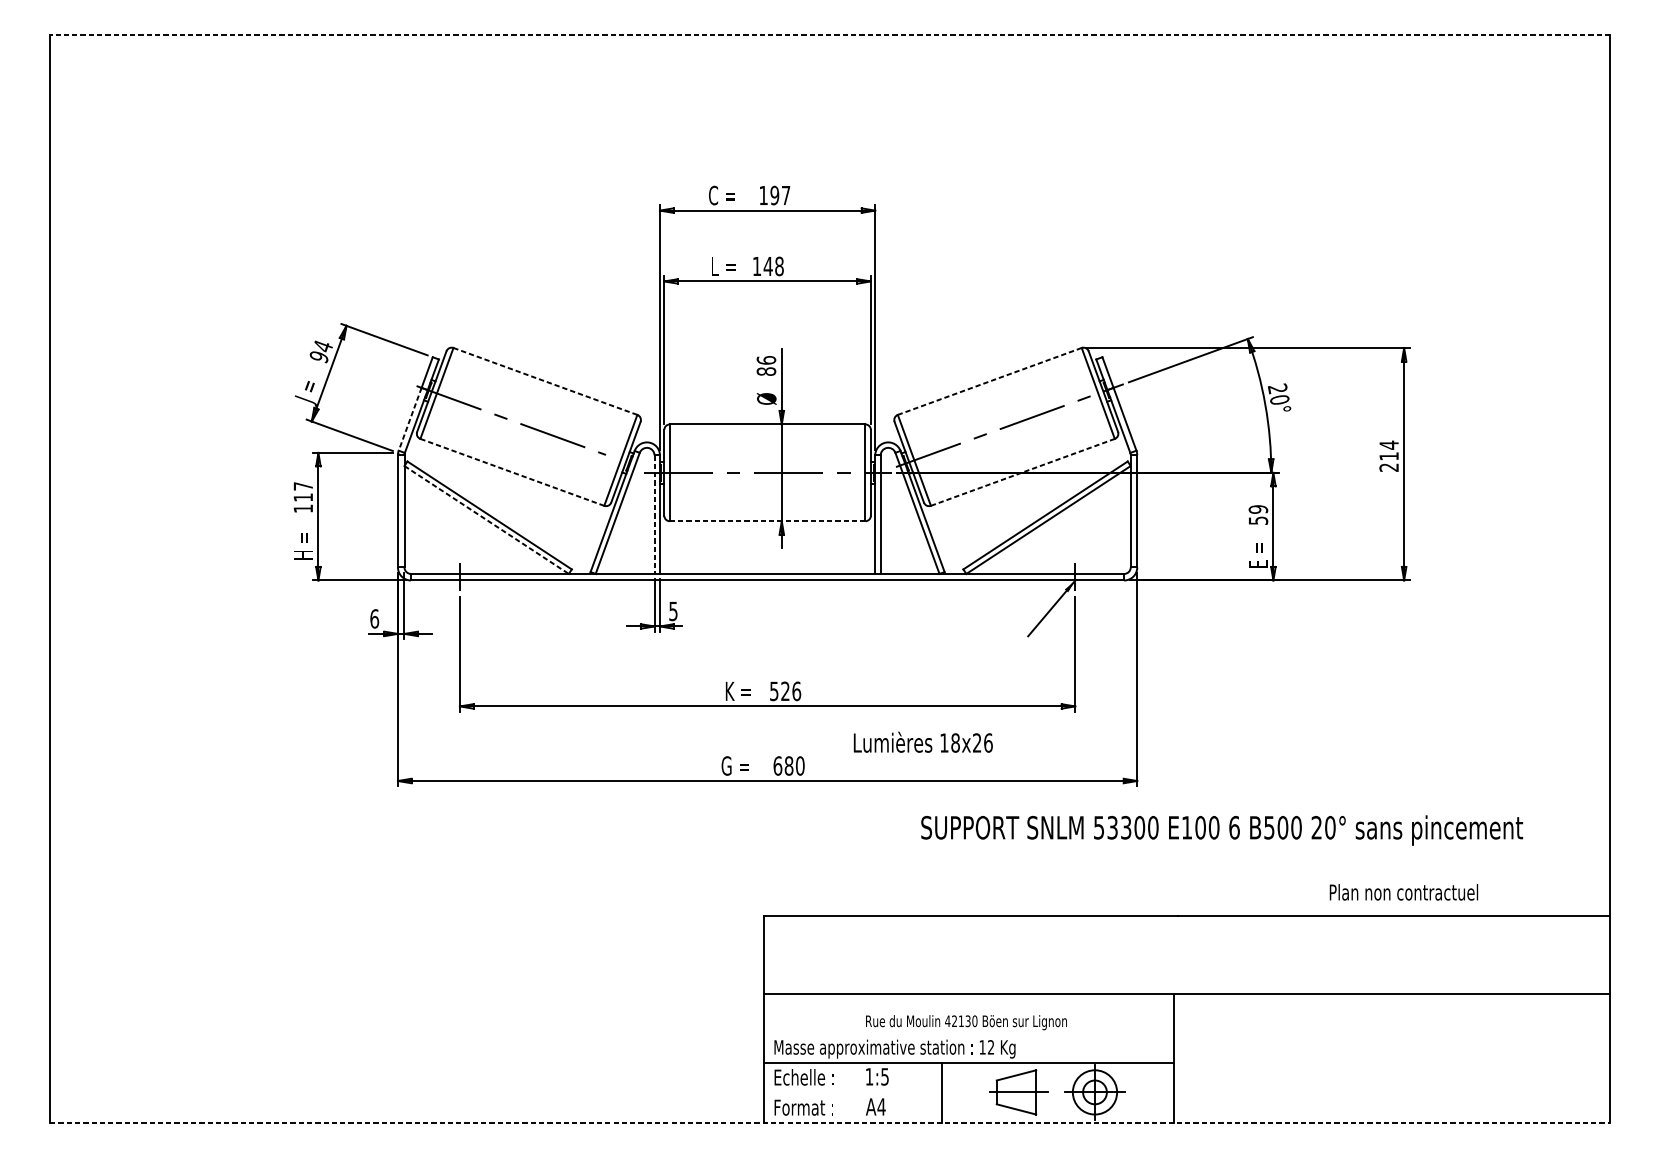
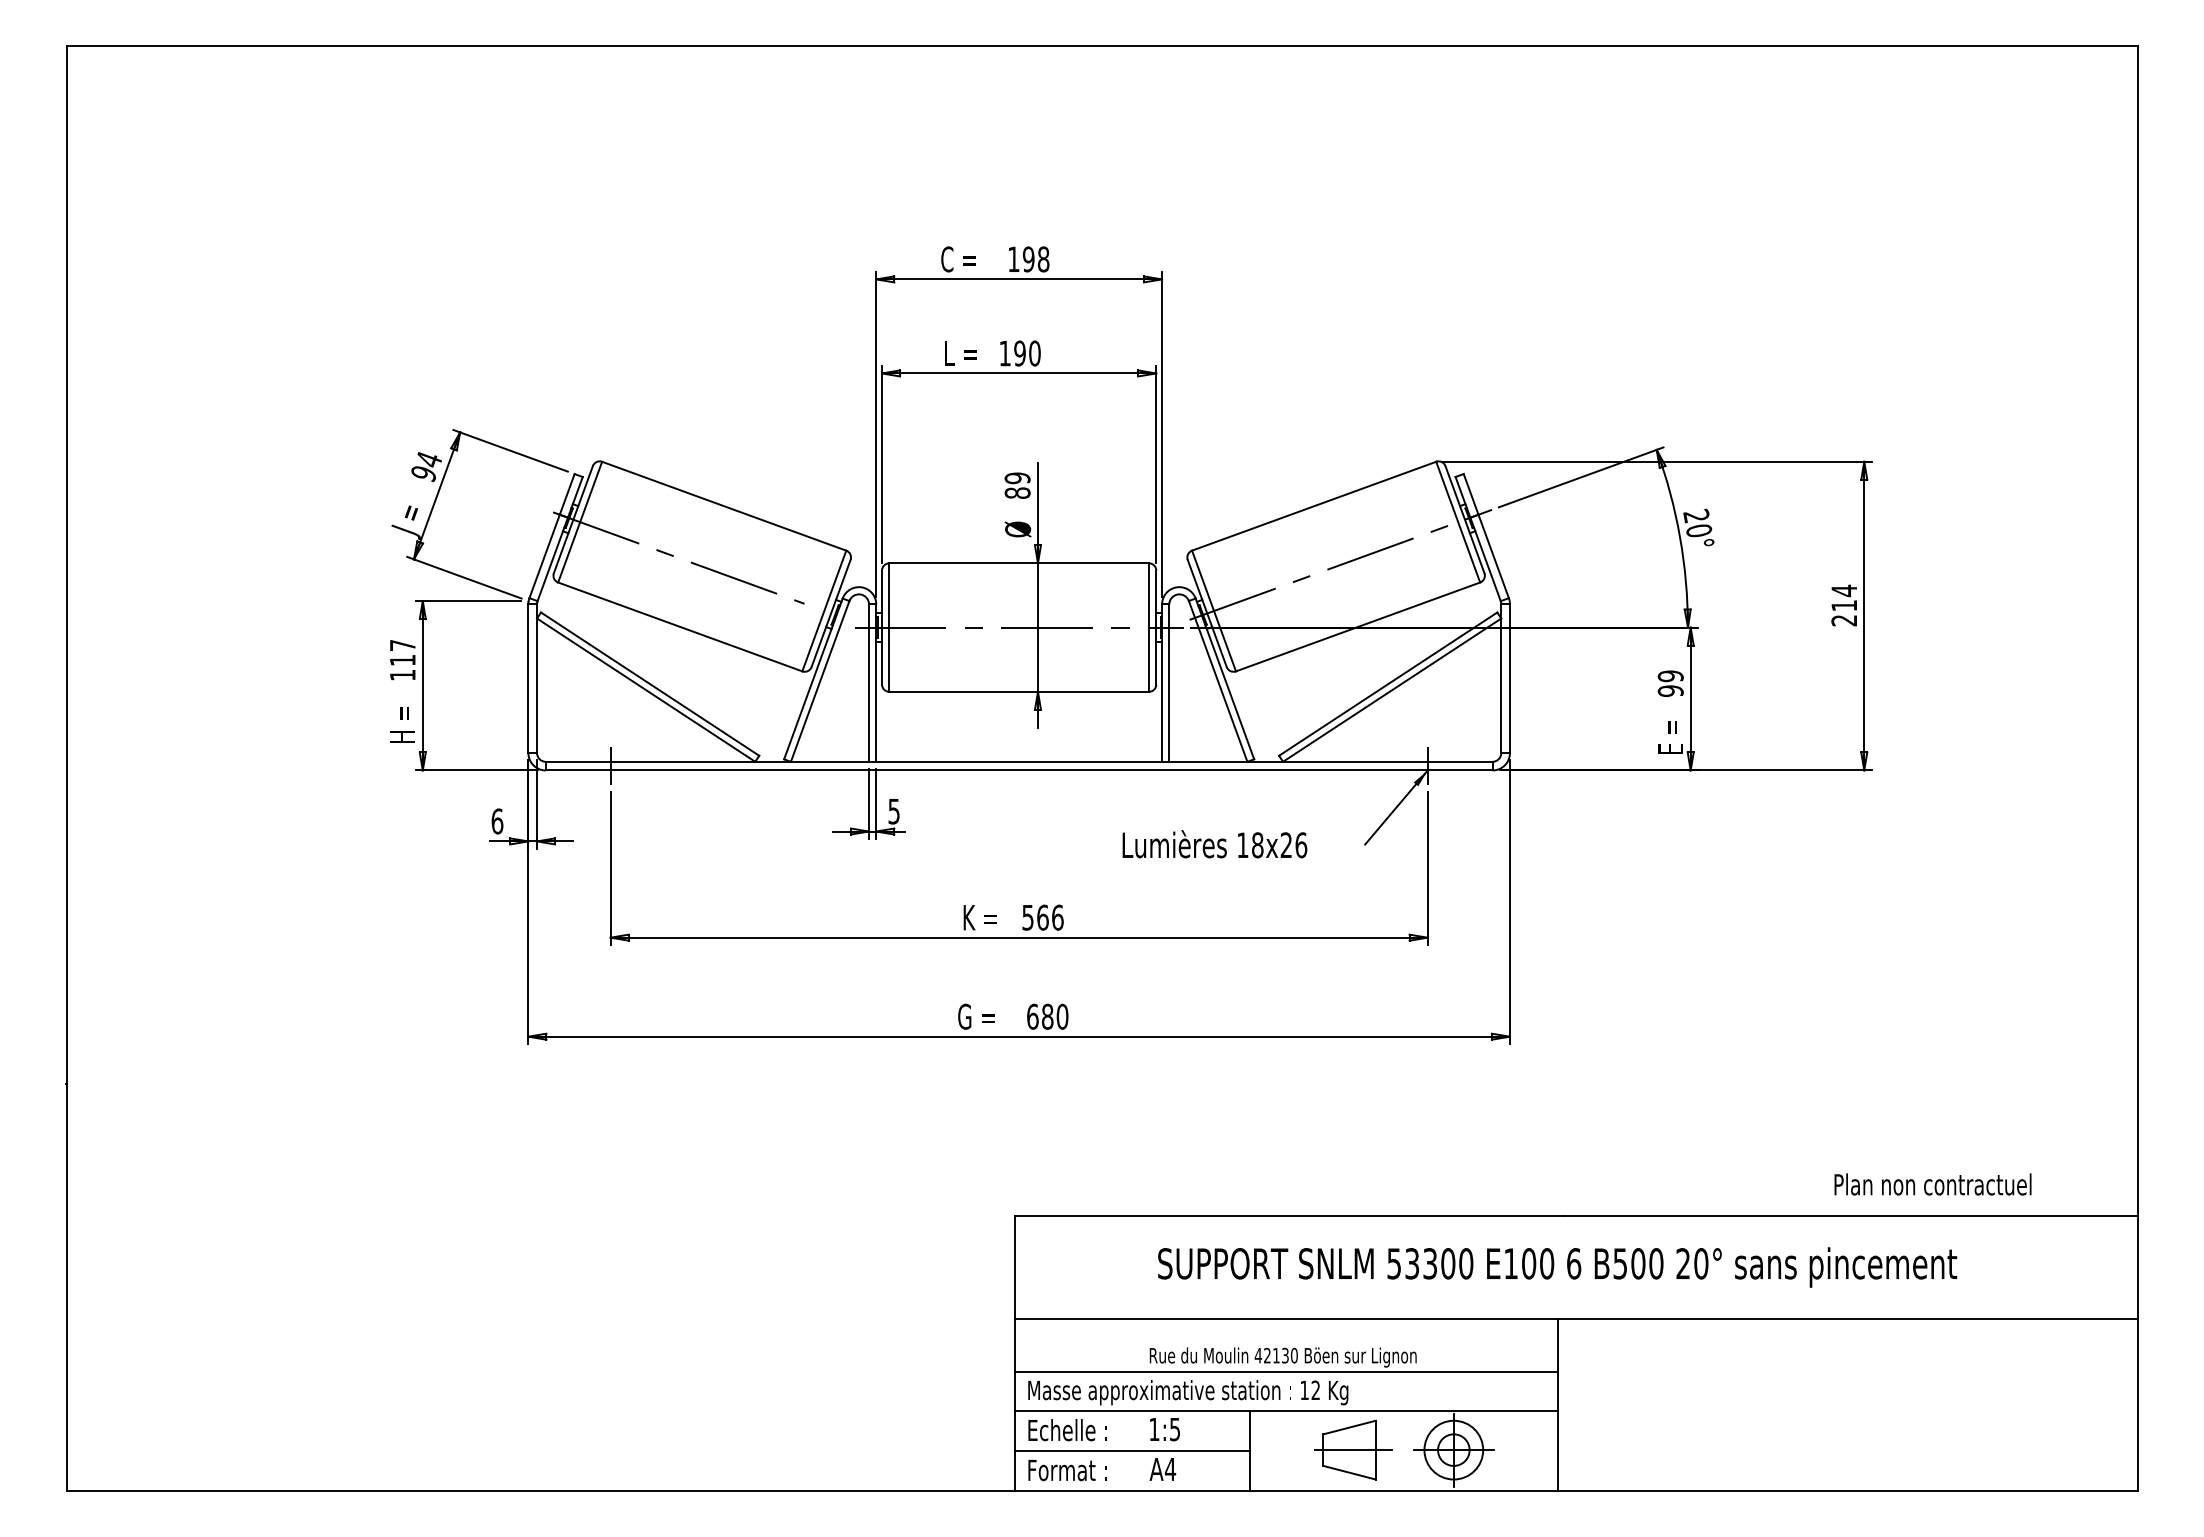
line: (830, 35) -> (1102, 46), dashed -> solid
text: (785, 195) -> (1043, 259), 197 -> 198
text: (773, 266) -> (1026, 353), 148 -> 190
text: (766, 360) -> (1017, 478), 86 -> 89
line: (545, 381) -> (724, 506), dashed -> solid
line: (990, 381) -> (1314, 506), dashed -> solid
line: (410, 419) -> (544, 556), dashed -> solid
line: (512, 472) -> (680, 626), dashed -> solid
line: (1023, 472) -> (1358, 626), dashed -> solid
line: (654, 514) -> (869, 683), dashed -> solid
line: (486, 520) -> (646, 690), dashed -> solid
line: (767, 521) -> (1019, 691), dashed -> solid
text: (1258, 521) -> (1670, 691), 59 -> 99
text: (785, 691) -> (1042, 917), 526 -> 566
text: (923, 742) -> (1214, 844), moved
text: (1222, 830) -> (1557, 1267), moved
text: (1403, 892) -> (1932, 1184), moved
line: (968, 1033) -> (1286, 1371), added
line: (852, 1092) -> (1132, 1450), added
line: (830, 1122) -> (1102, 1490), dashed -> solid

